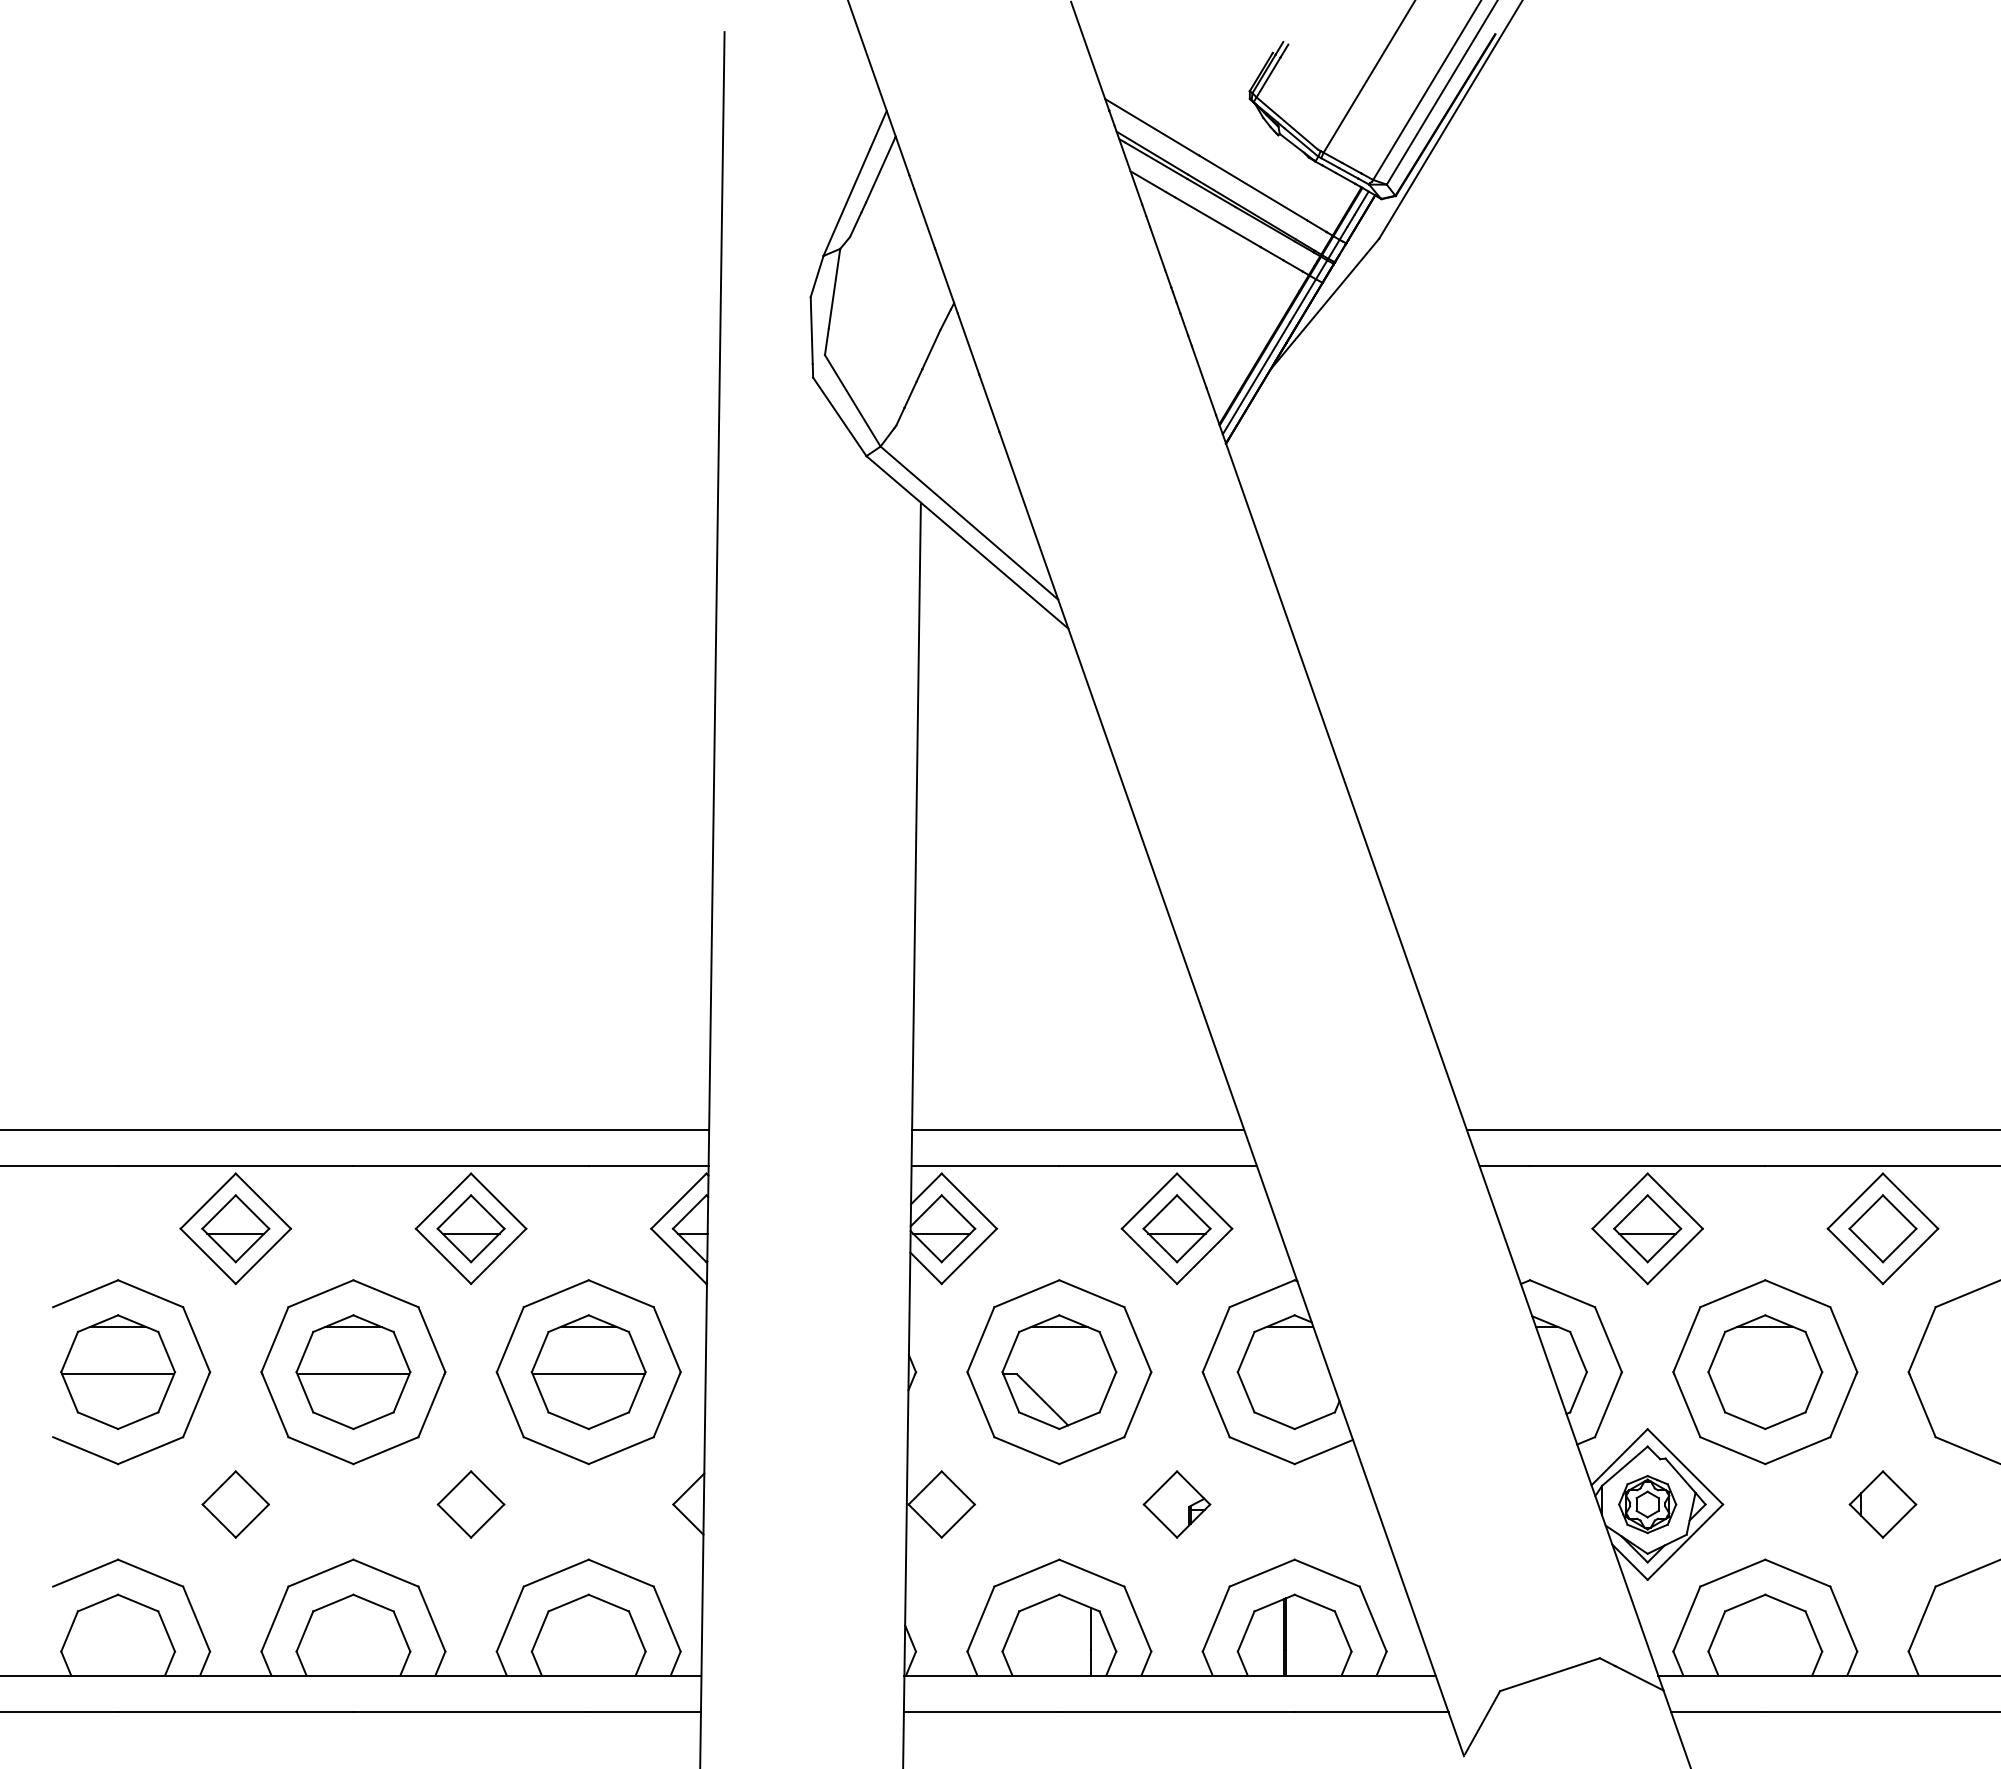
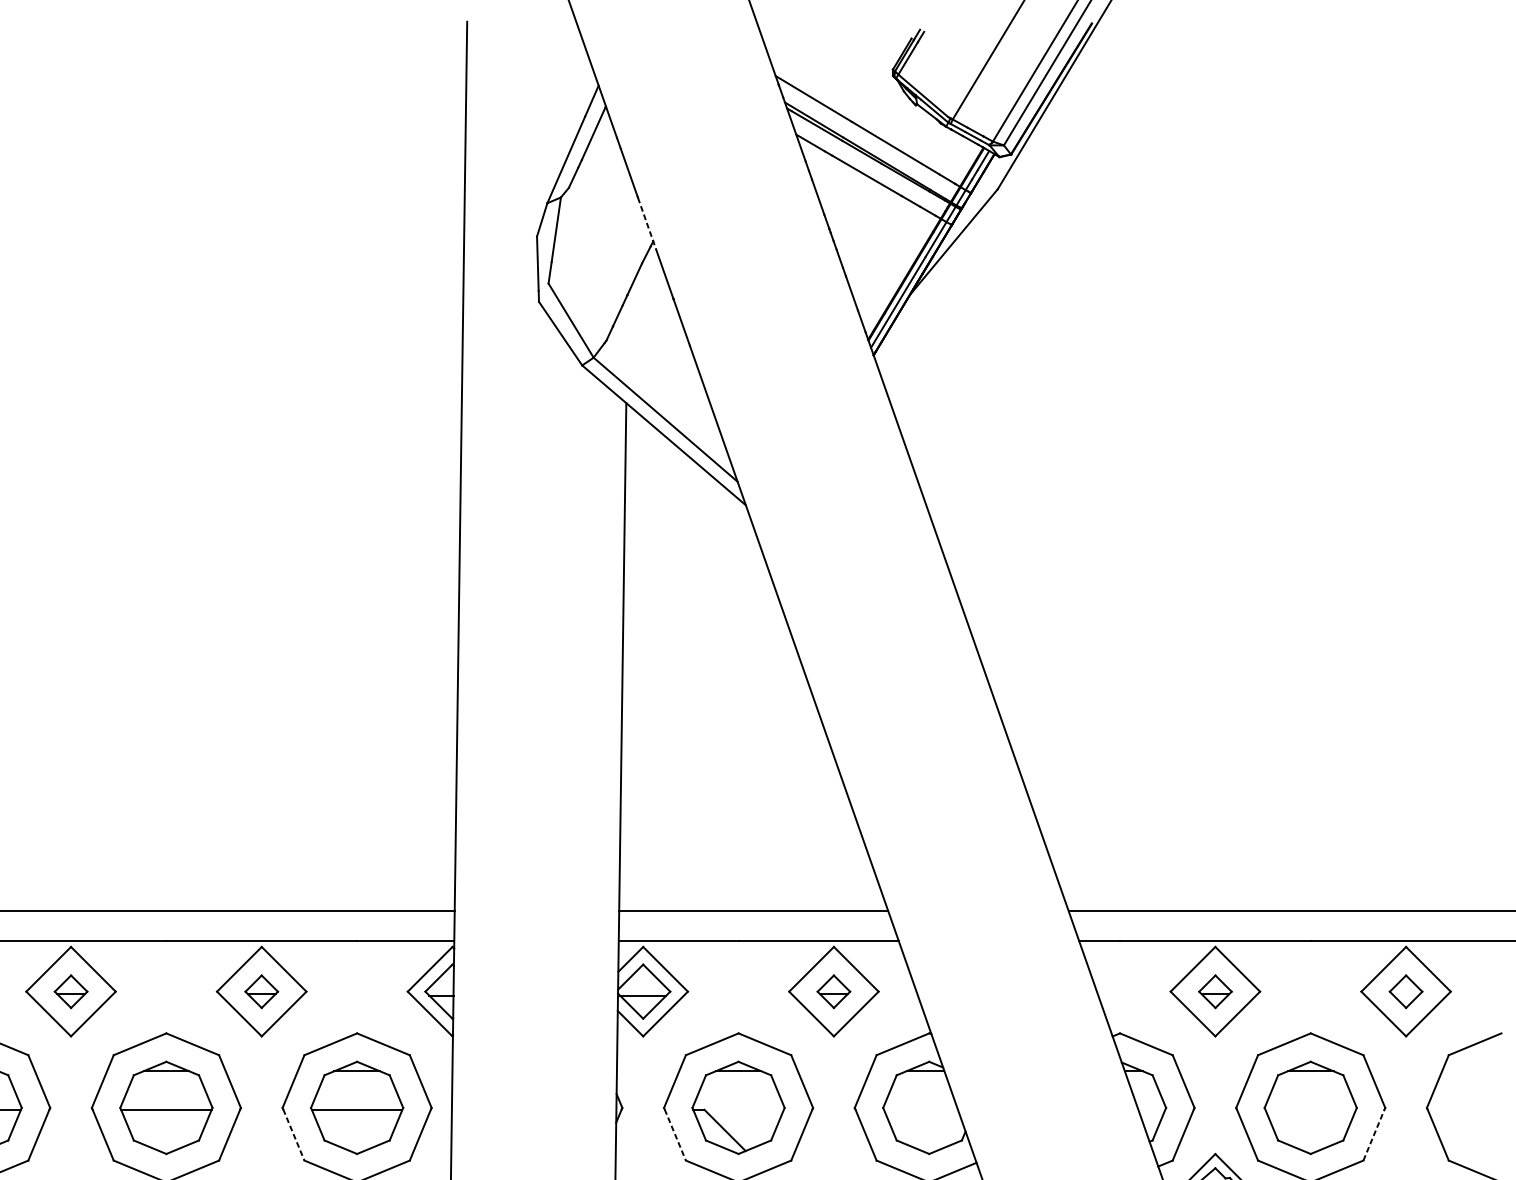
line: (946, 281) -> (647, 223), solid -> dashed
part: (235, 1228) -> (70, 991), size x0.6
part: (470, 1228) -> (261, 991), size x0.6
part: (1176, 1228) -> (833, 991), size x0.6
part: (1647, 1228) -> (1215, 991), size x0.6
part: (1882, 1228) -> (1405, 991), size x0.6
line: (1843, 1405) -> (1374, 1134), solid -> dashed
line: (510, 1406) -> (293, 1135), solid -> dashed
line: (981, 1406) -> (675, 1135), solid -> dashed

